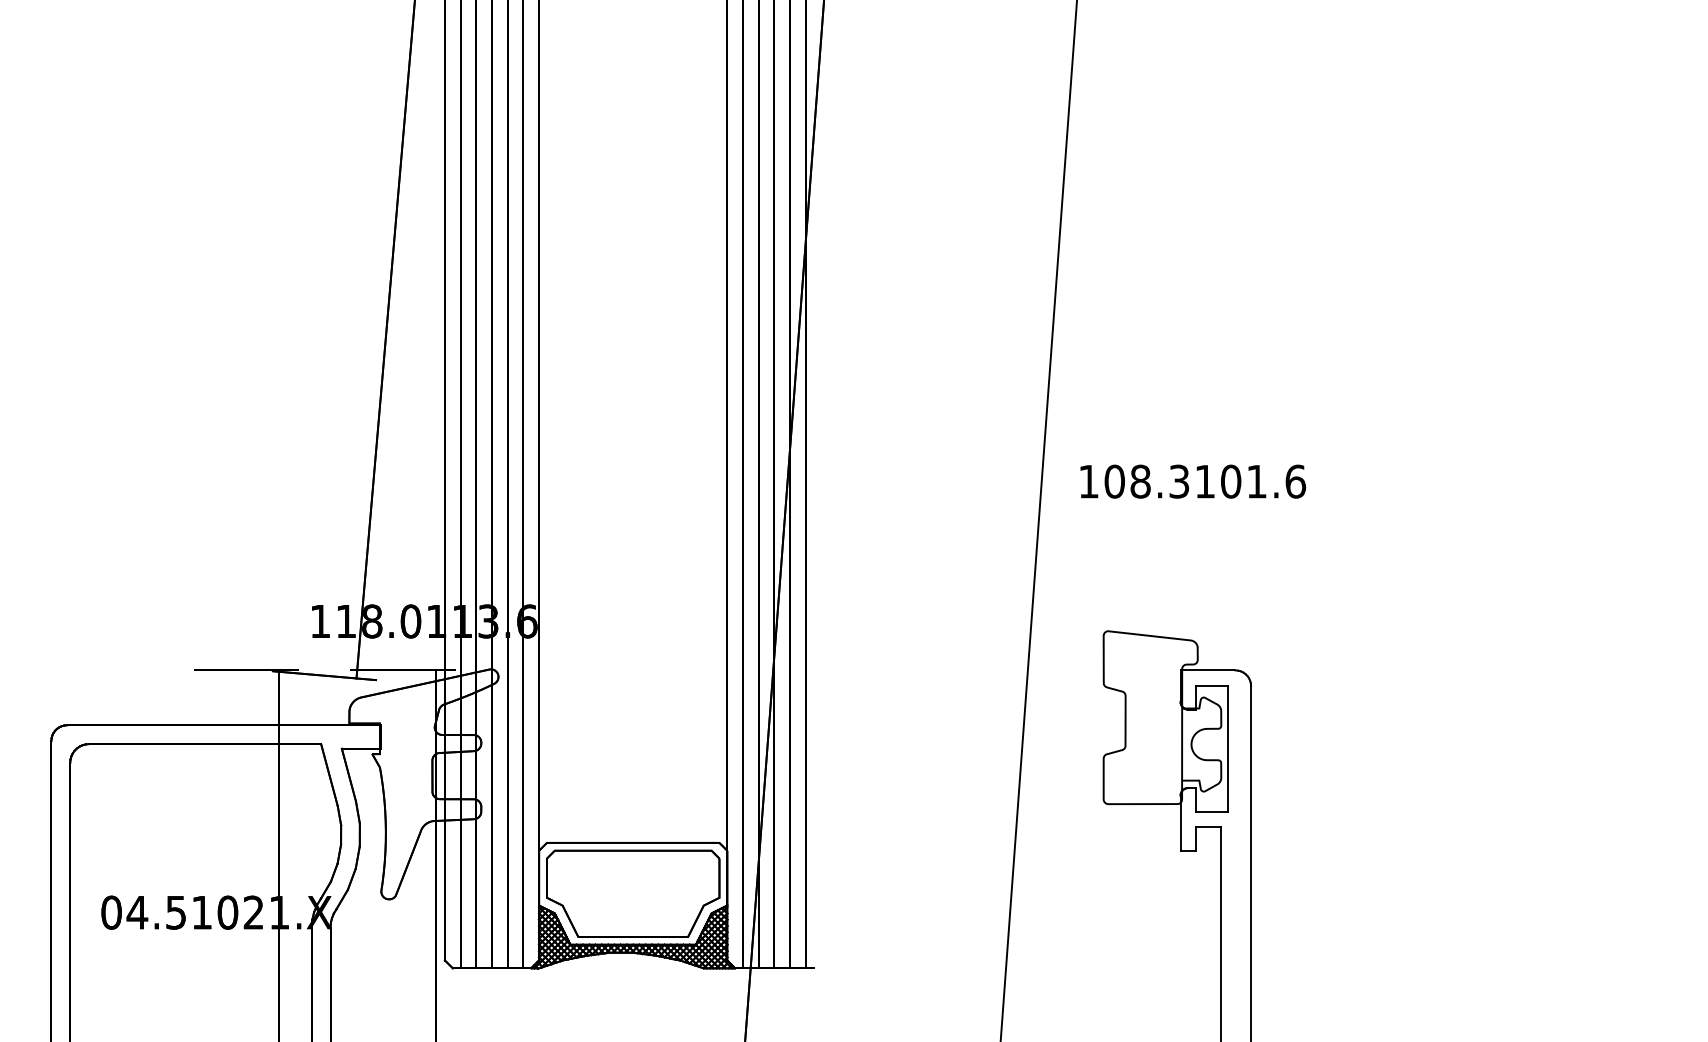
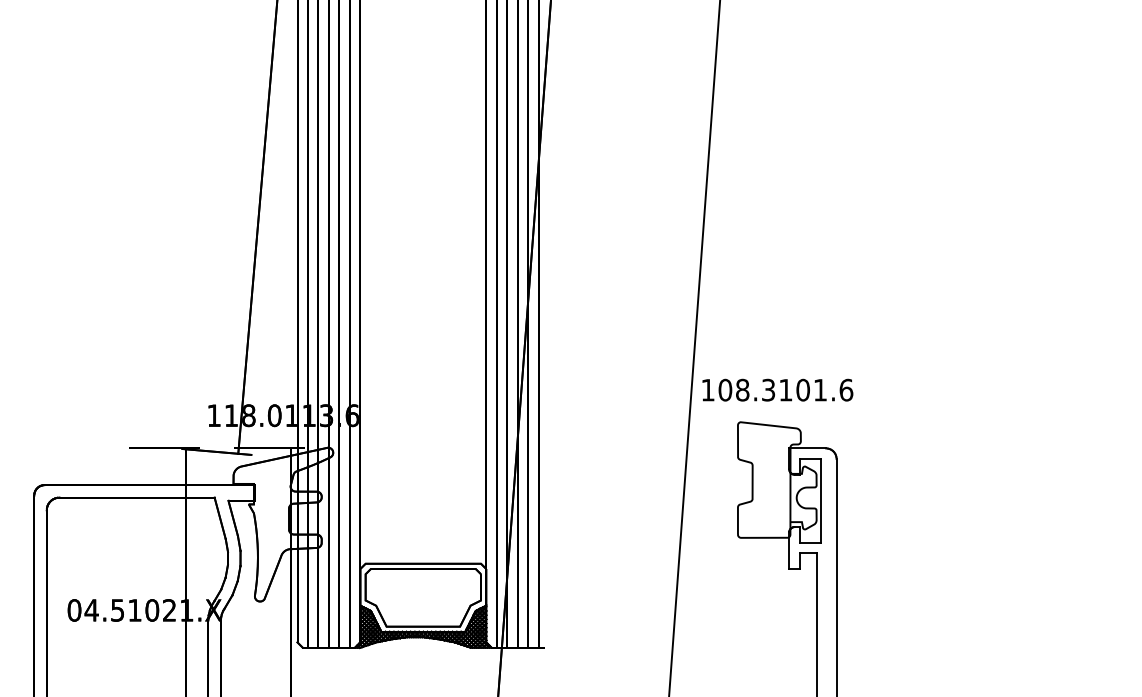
text: (1192, 480) -> (777, 389), moved

